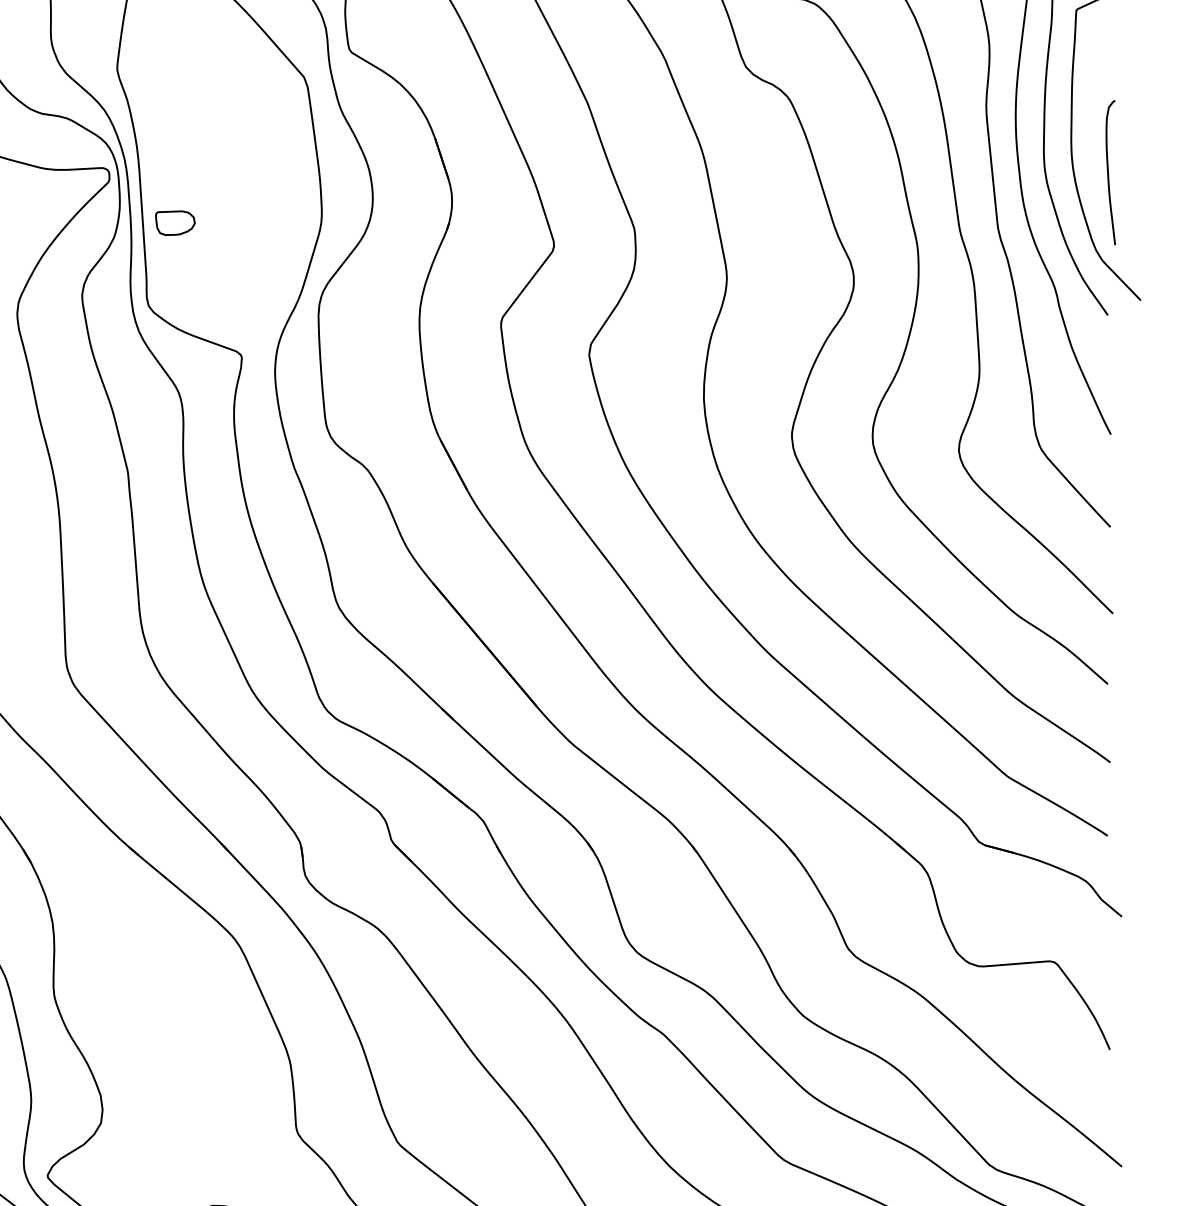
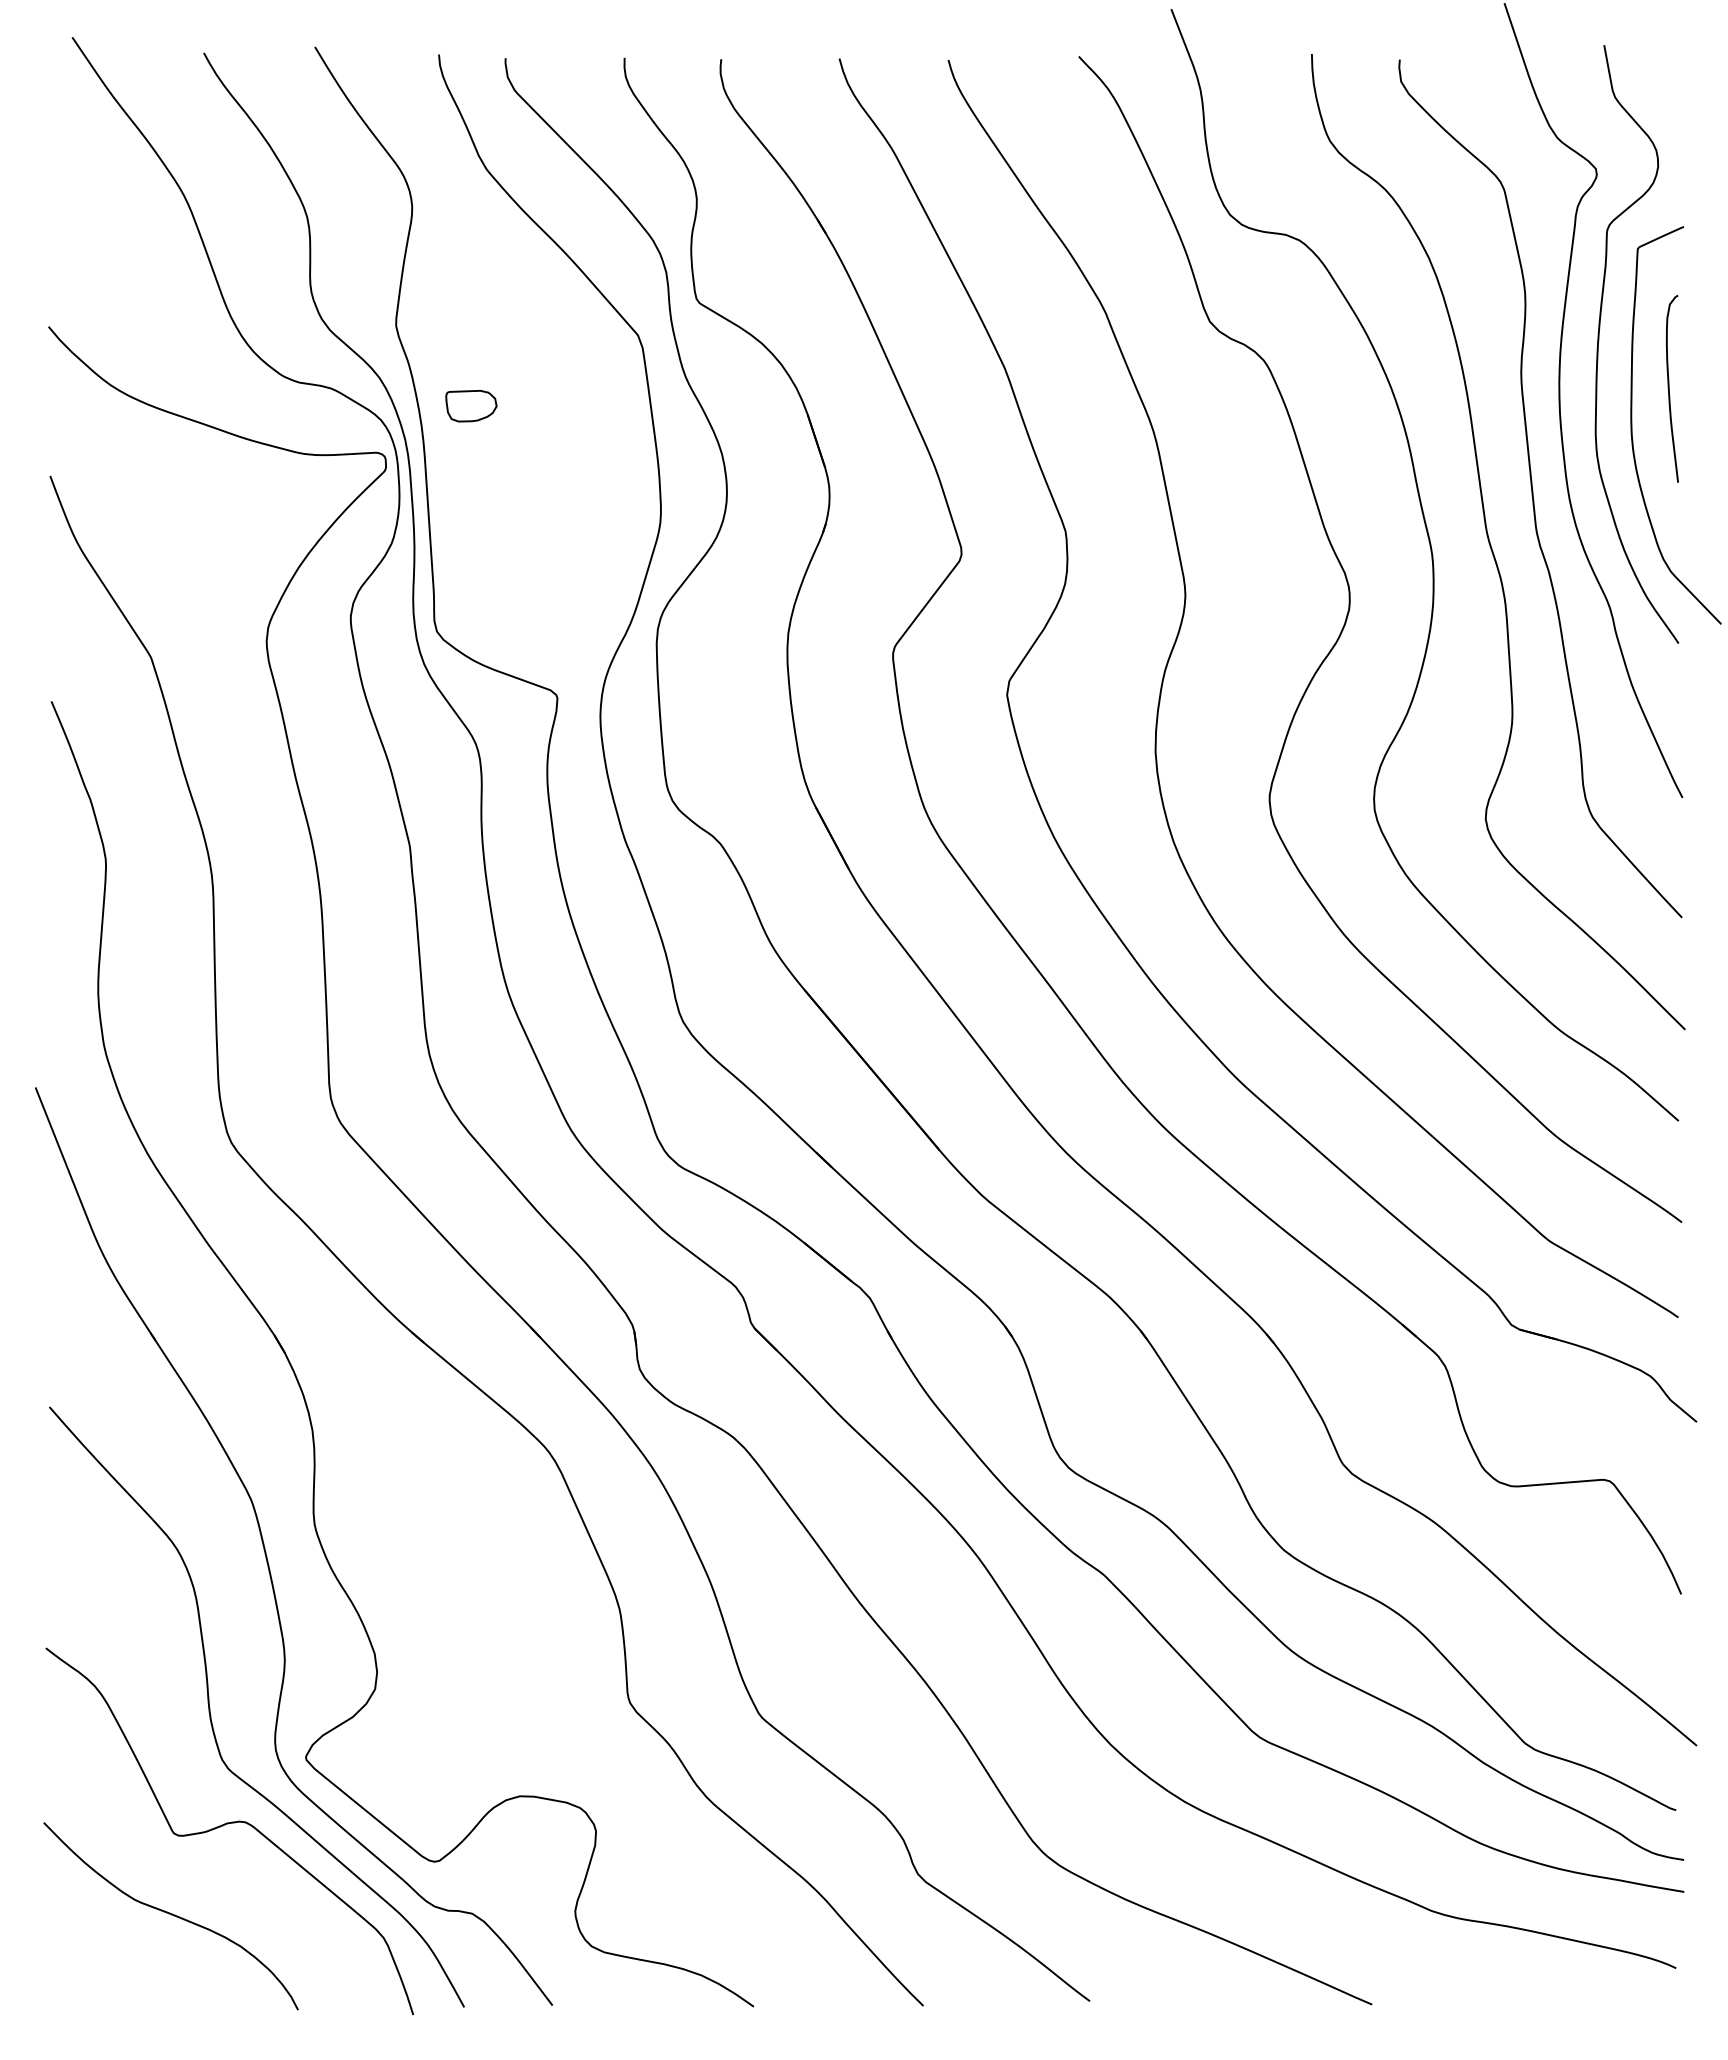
curve: (1108, 172) -> (1669, 388), moved
part: (175, 222) -> (471, 405), moved

